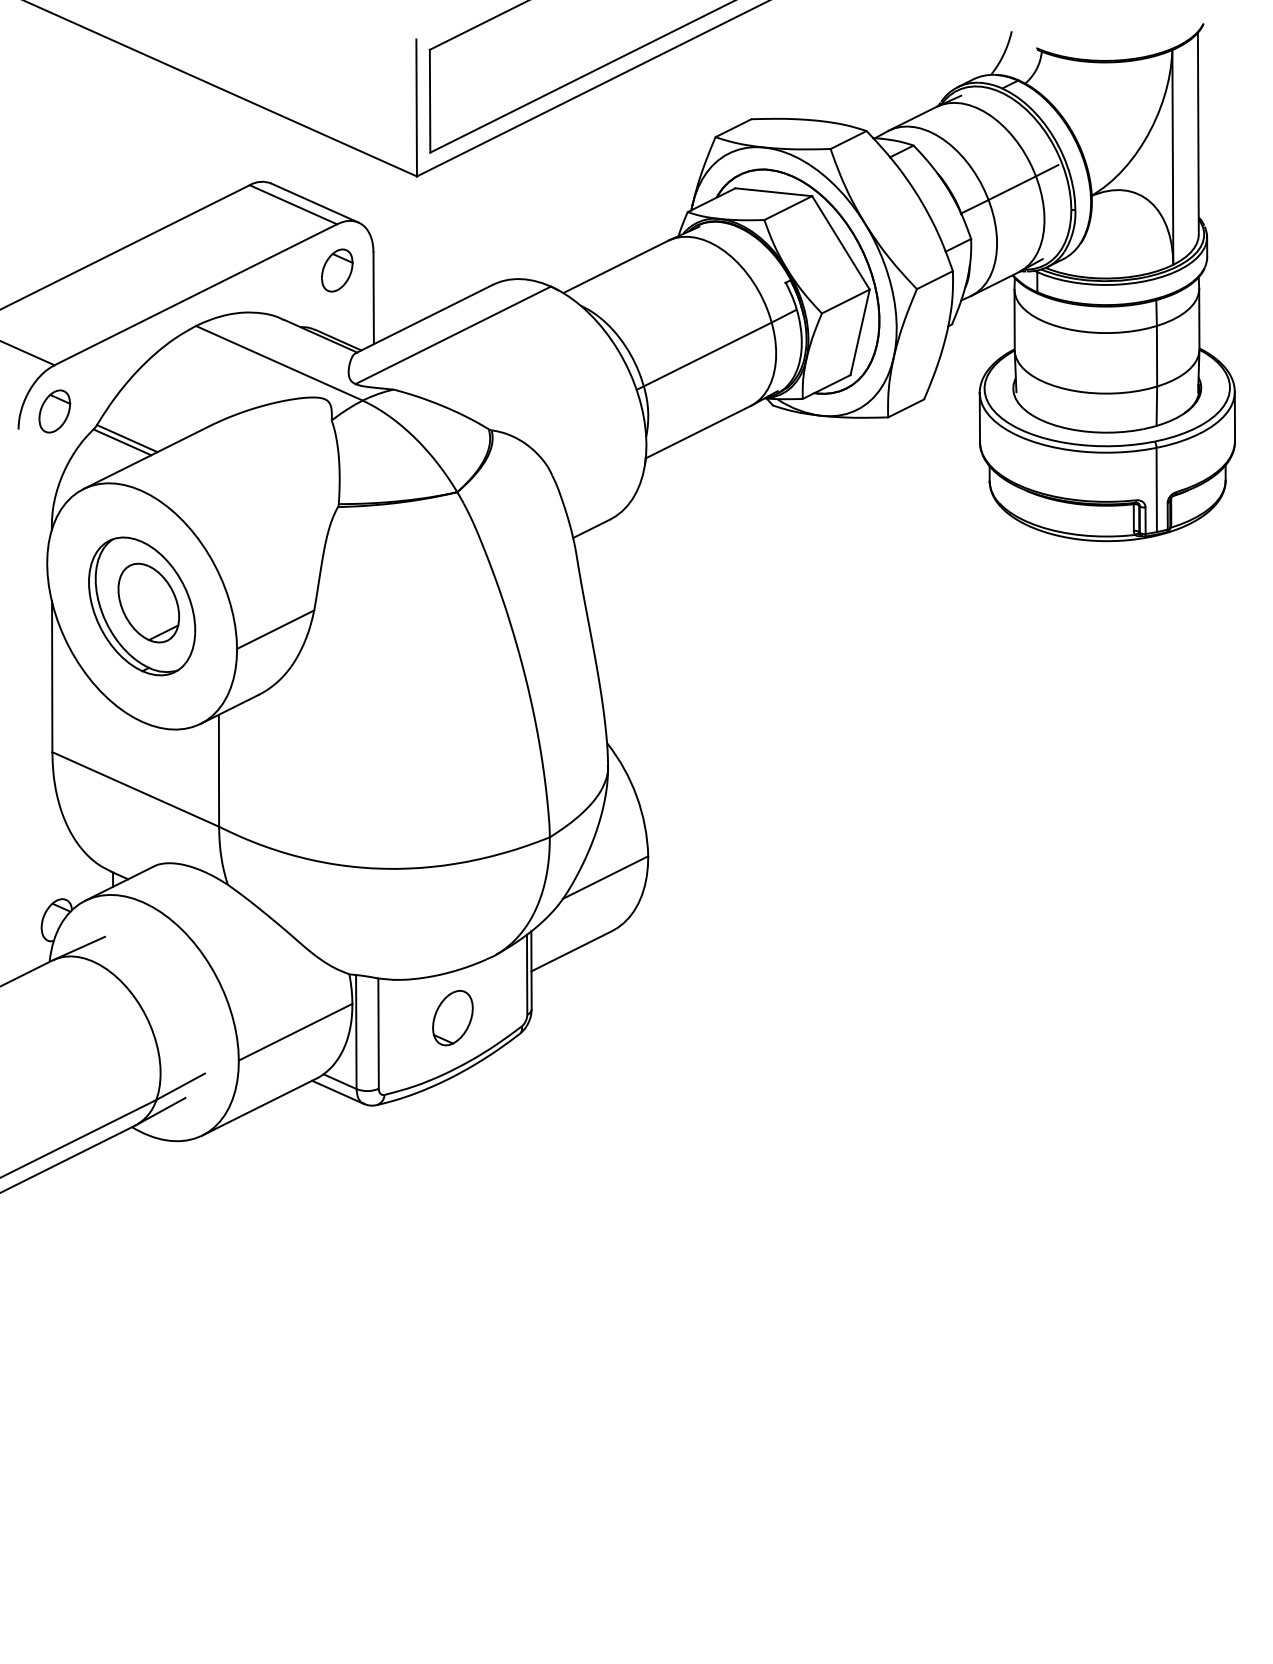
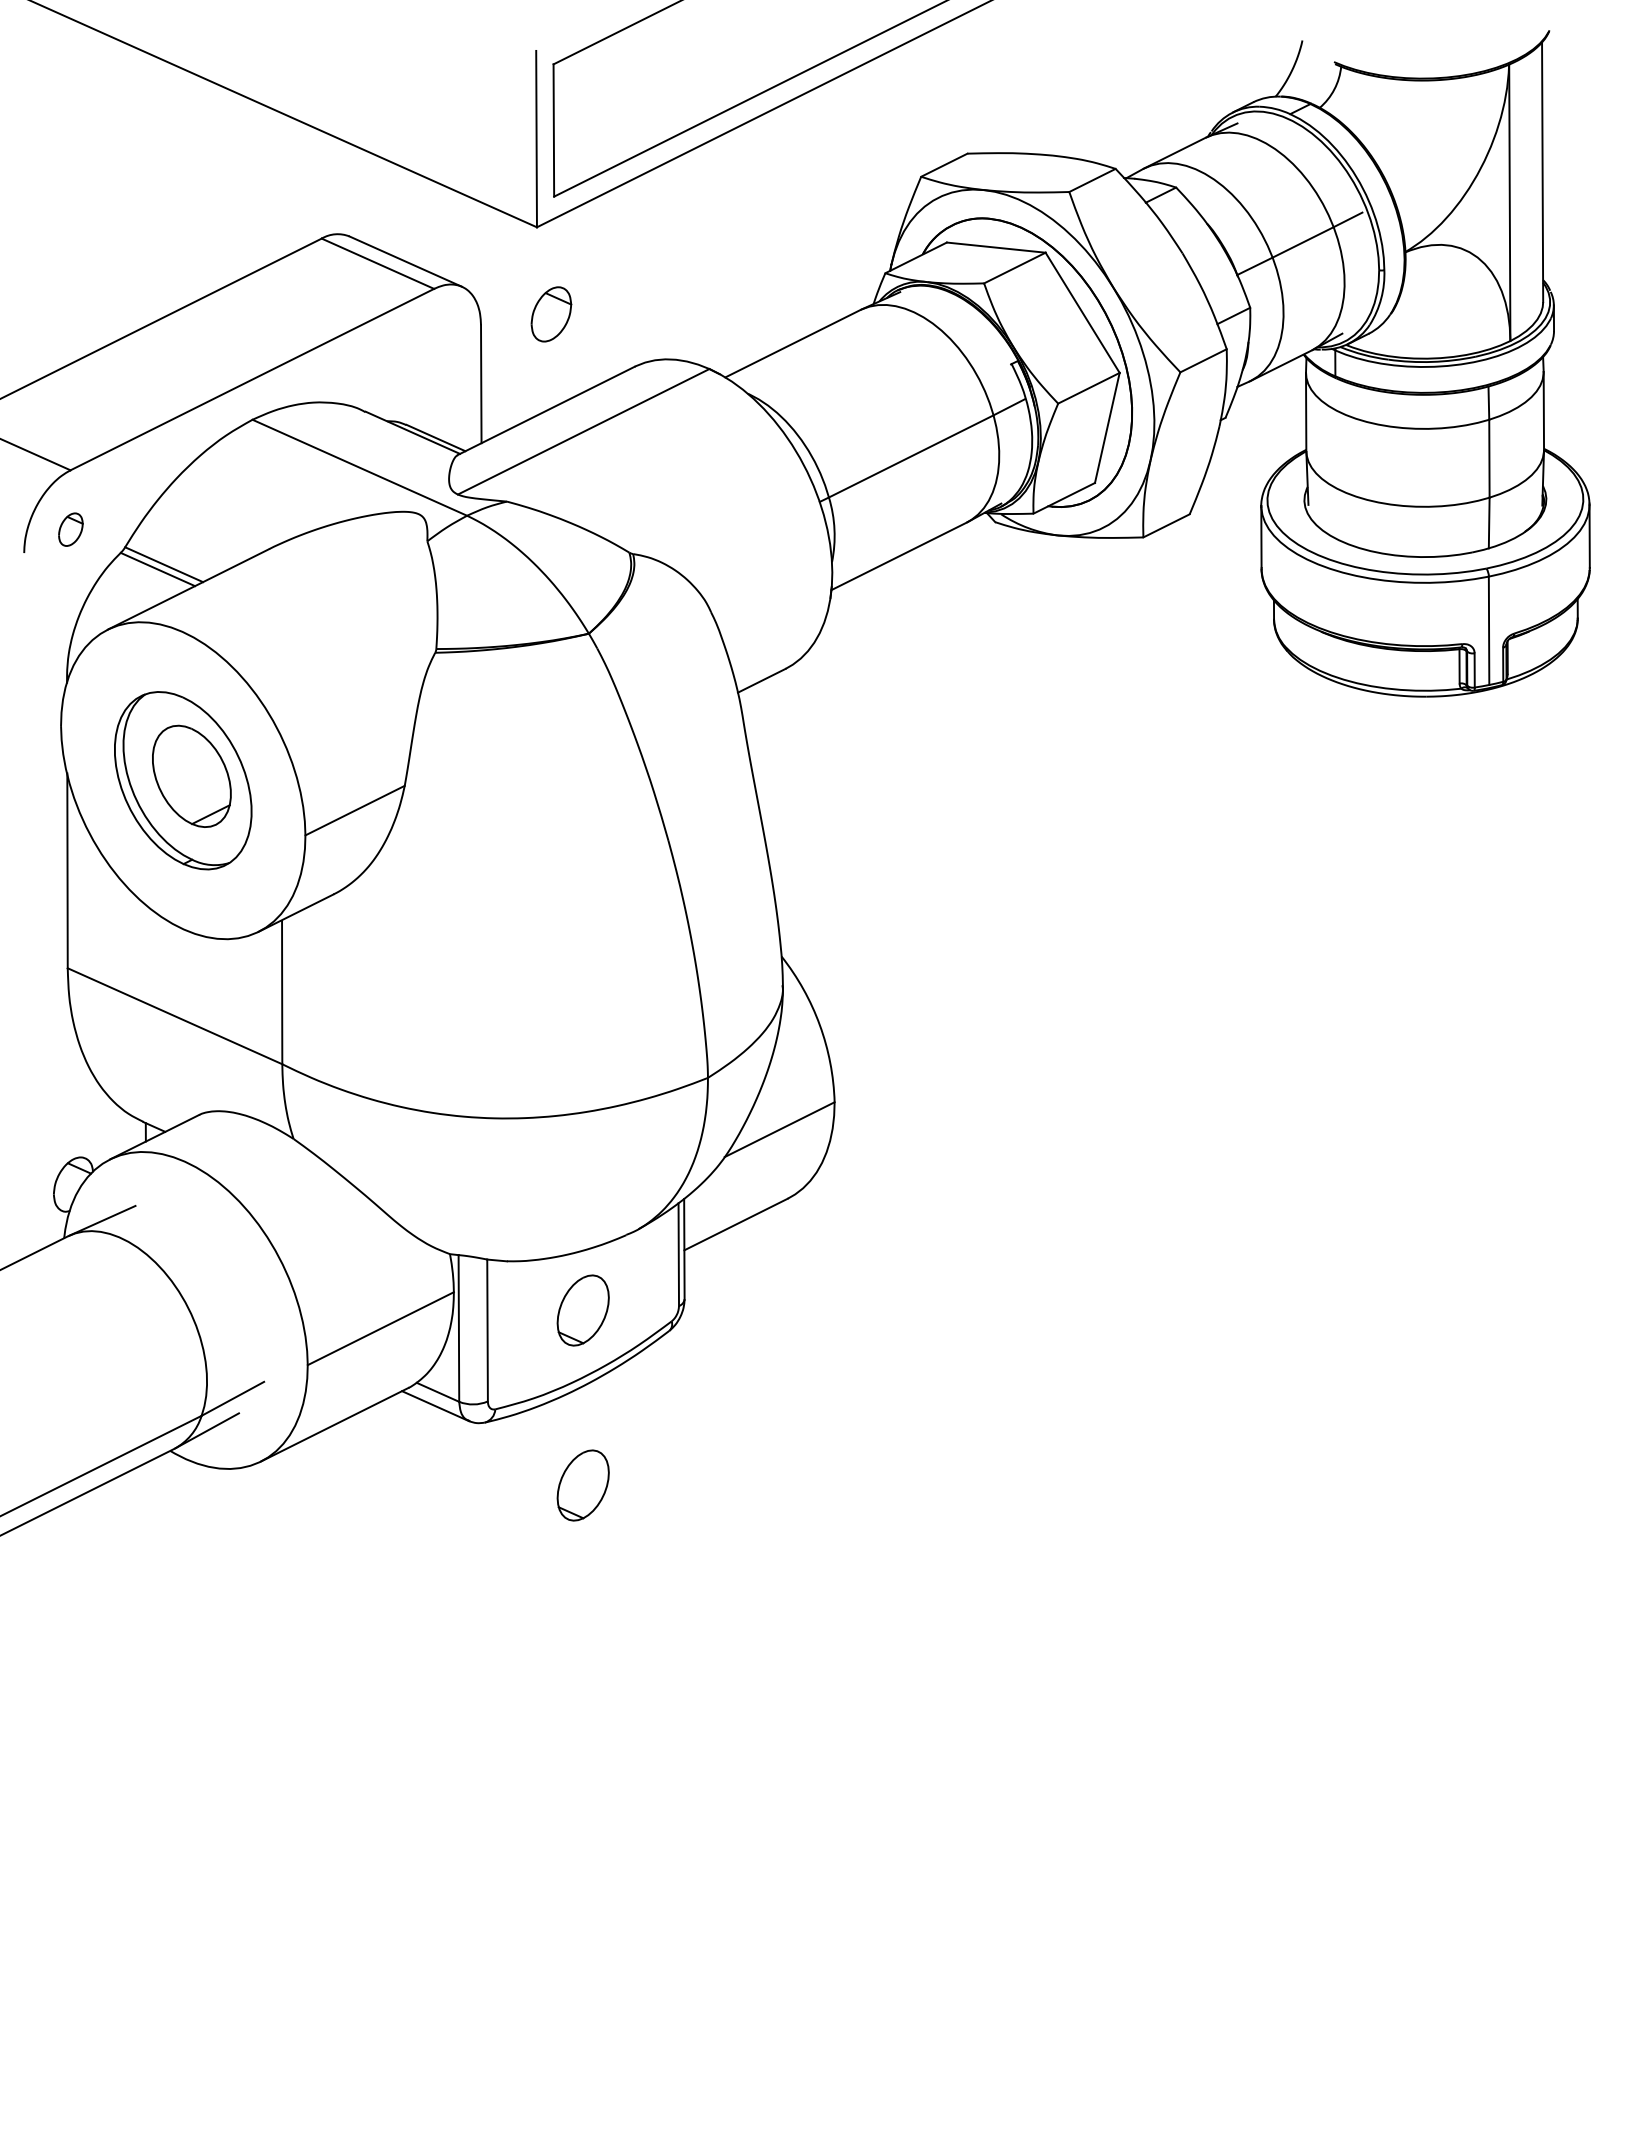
part: (337, 270) -> (551, 314), moved
part: (54, 411) -> (70, 529), size x0.6
part: (452, 1154) -> (582, 1485), added

